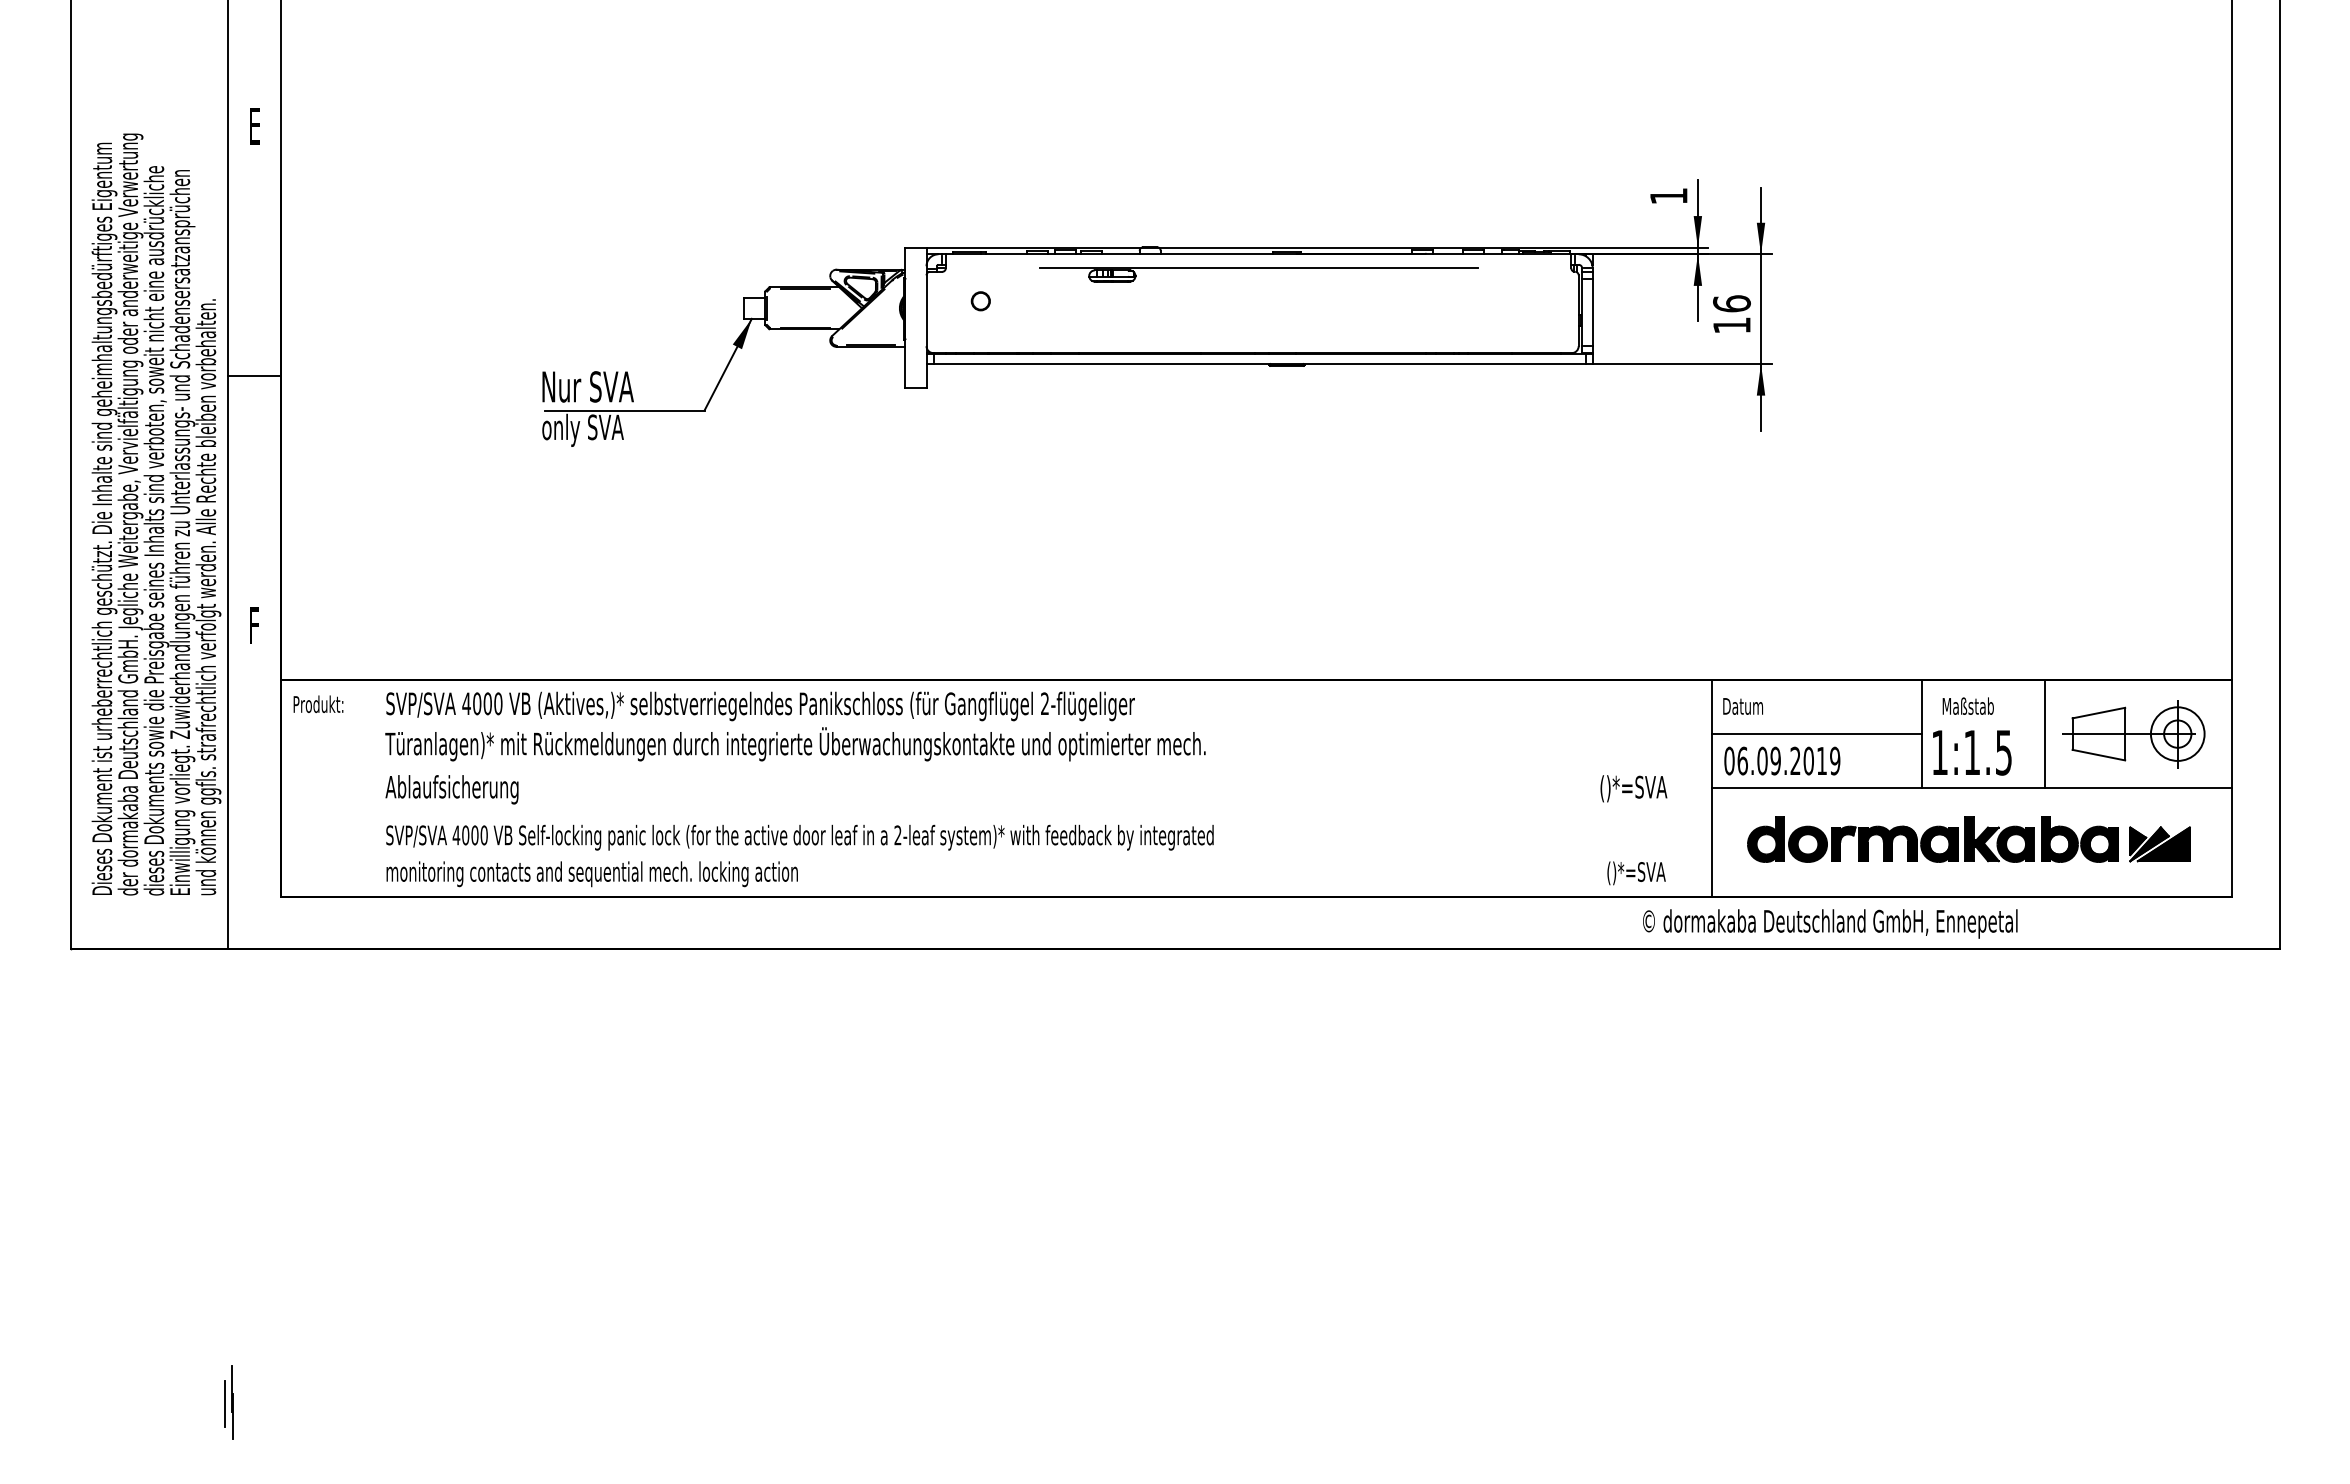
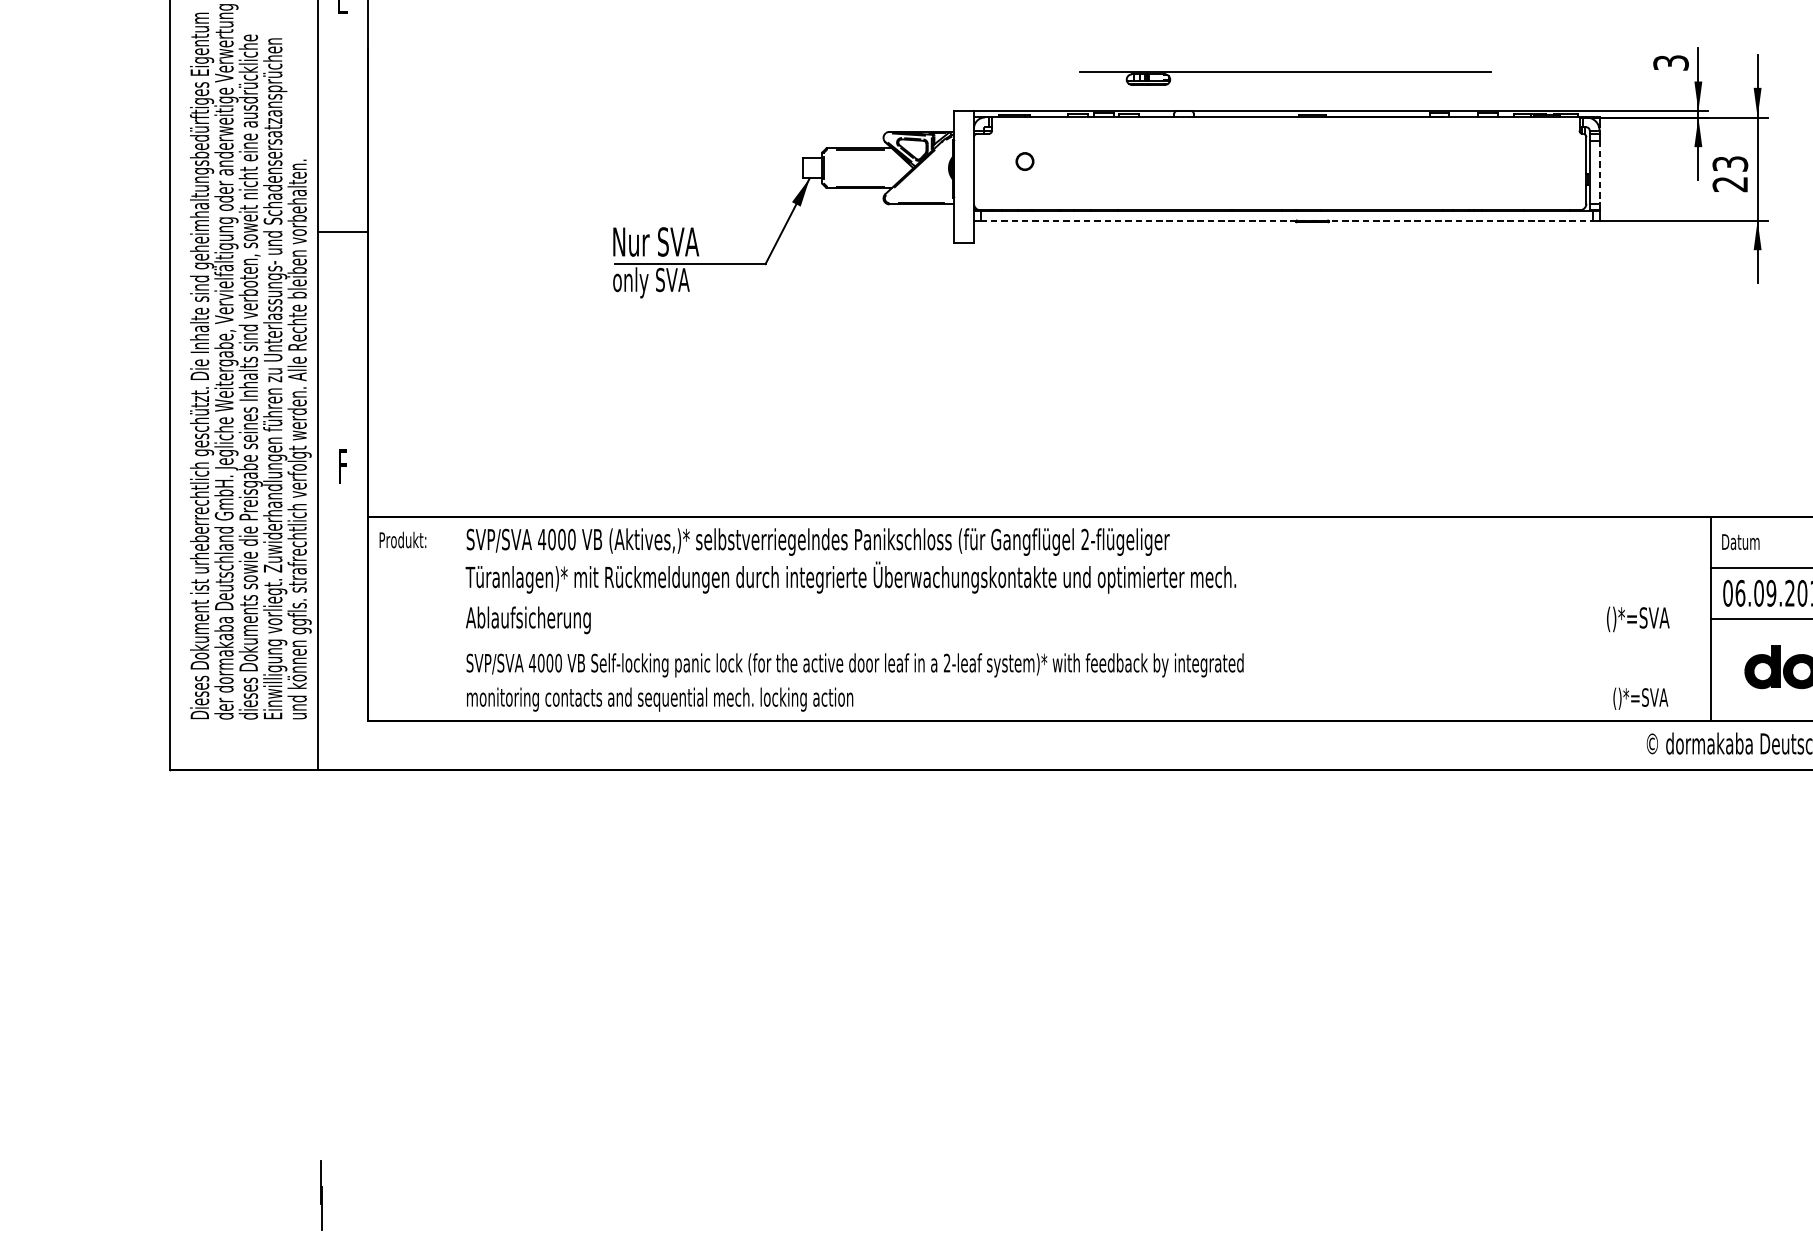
text: (1668, 196) -> (1670, 63), 1 -> 3
part: (1258, 274) -> (1285, 78), moved
line: (1592, 312) -> (1599, 172), solid -> dashed
text: (1731, 314) -> (1729, 173), 16 -> 23
line: (1260, 364) -> (1287, 220), solid -> dashed
line: (225, 1404) -> (315, 1197), removed

